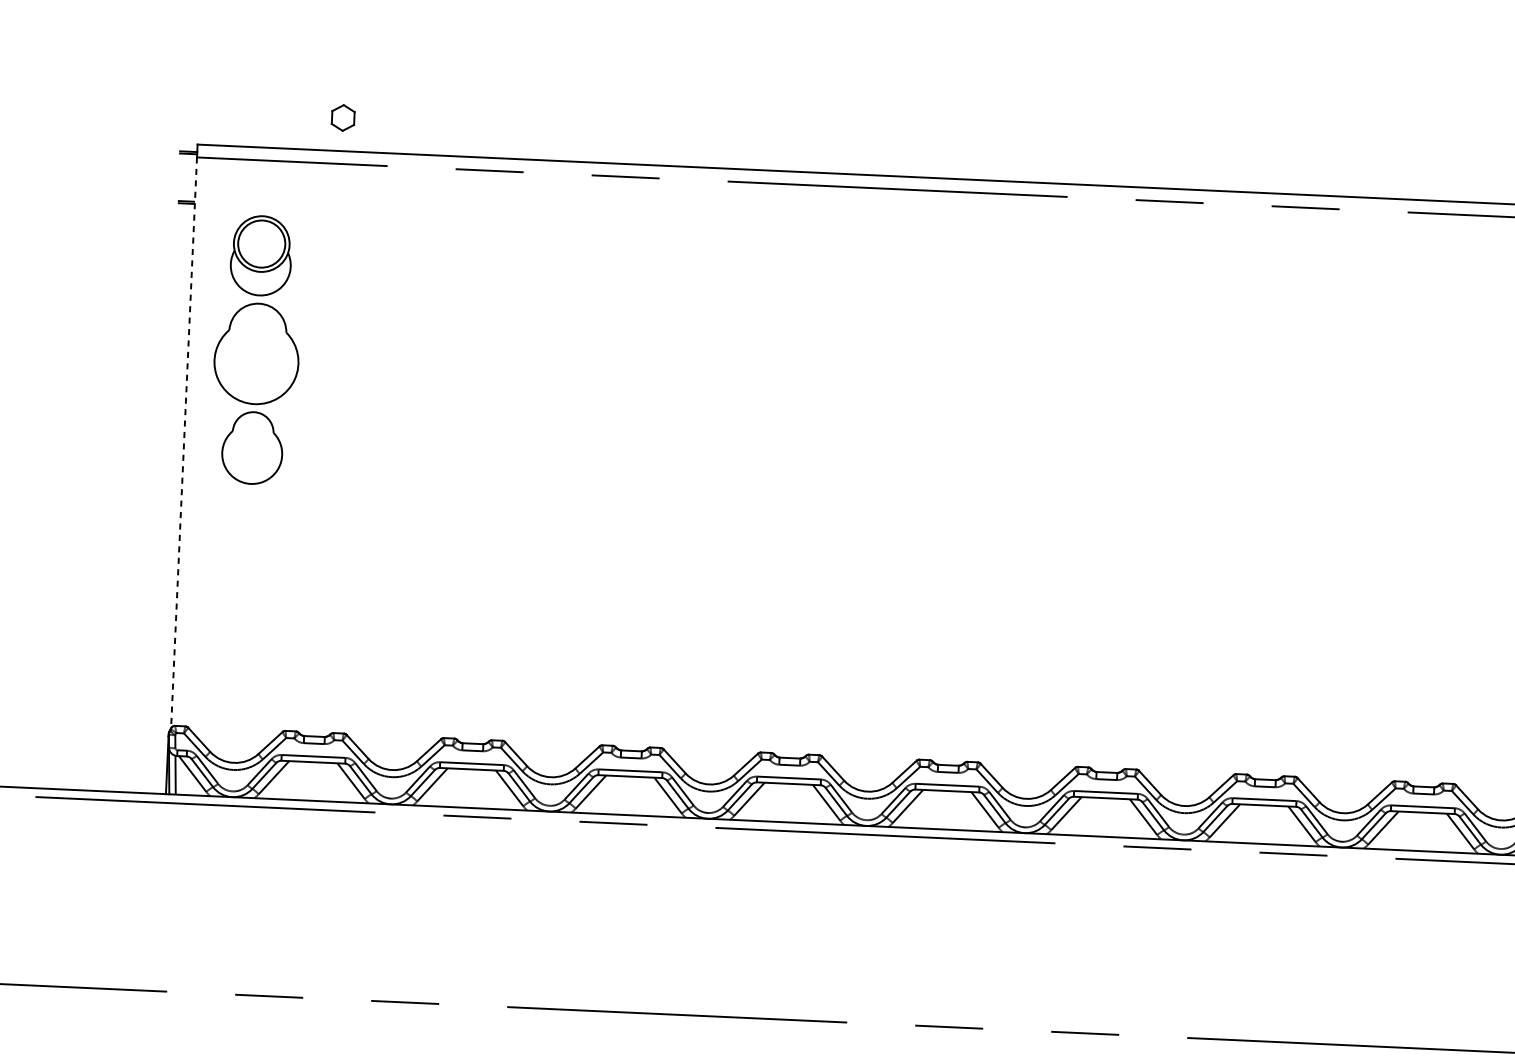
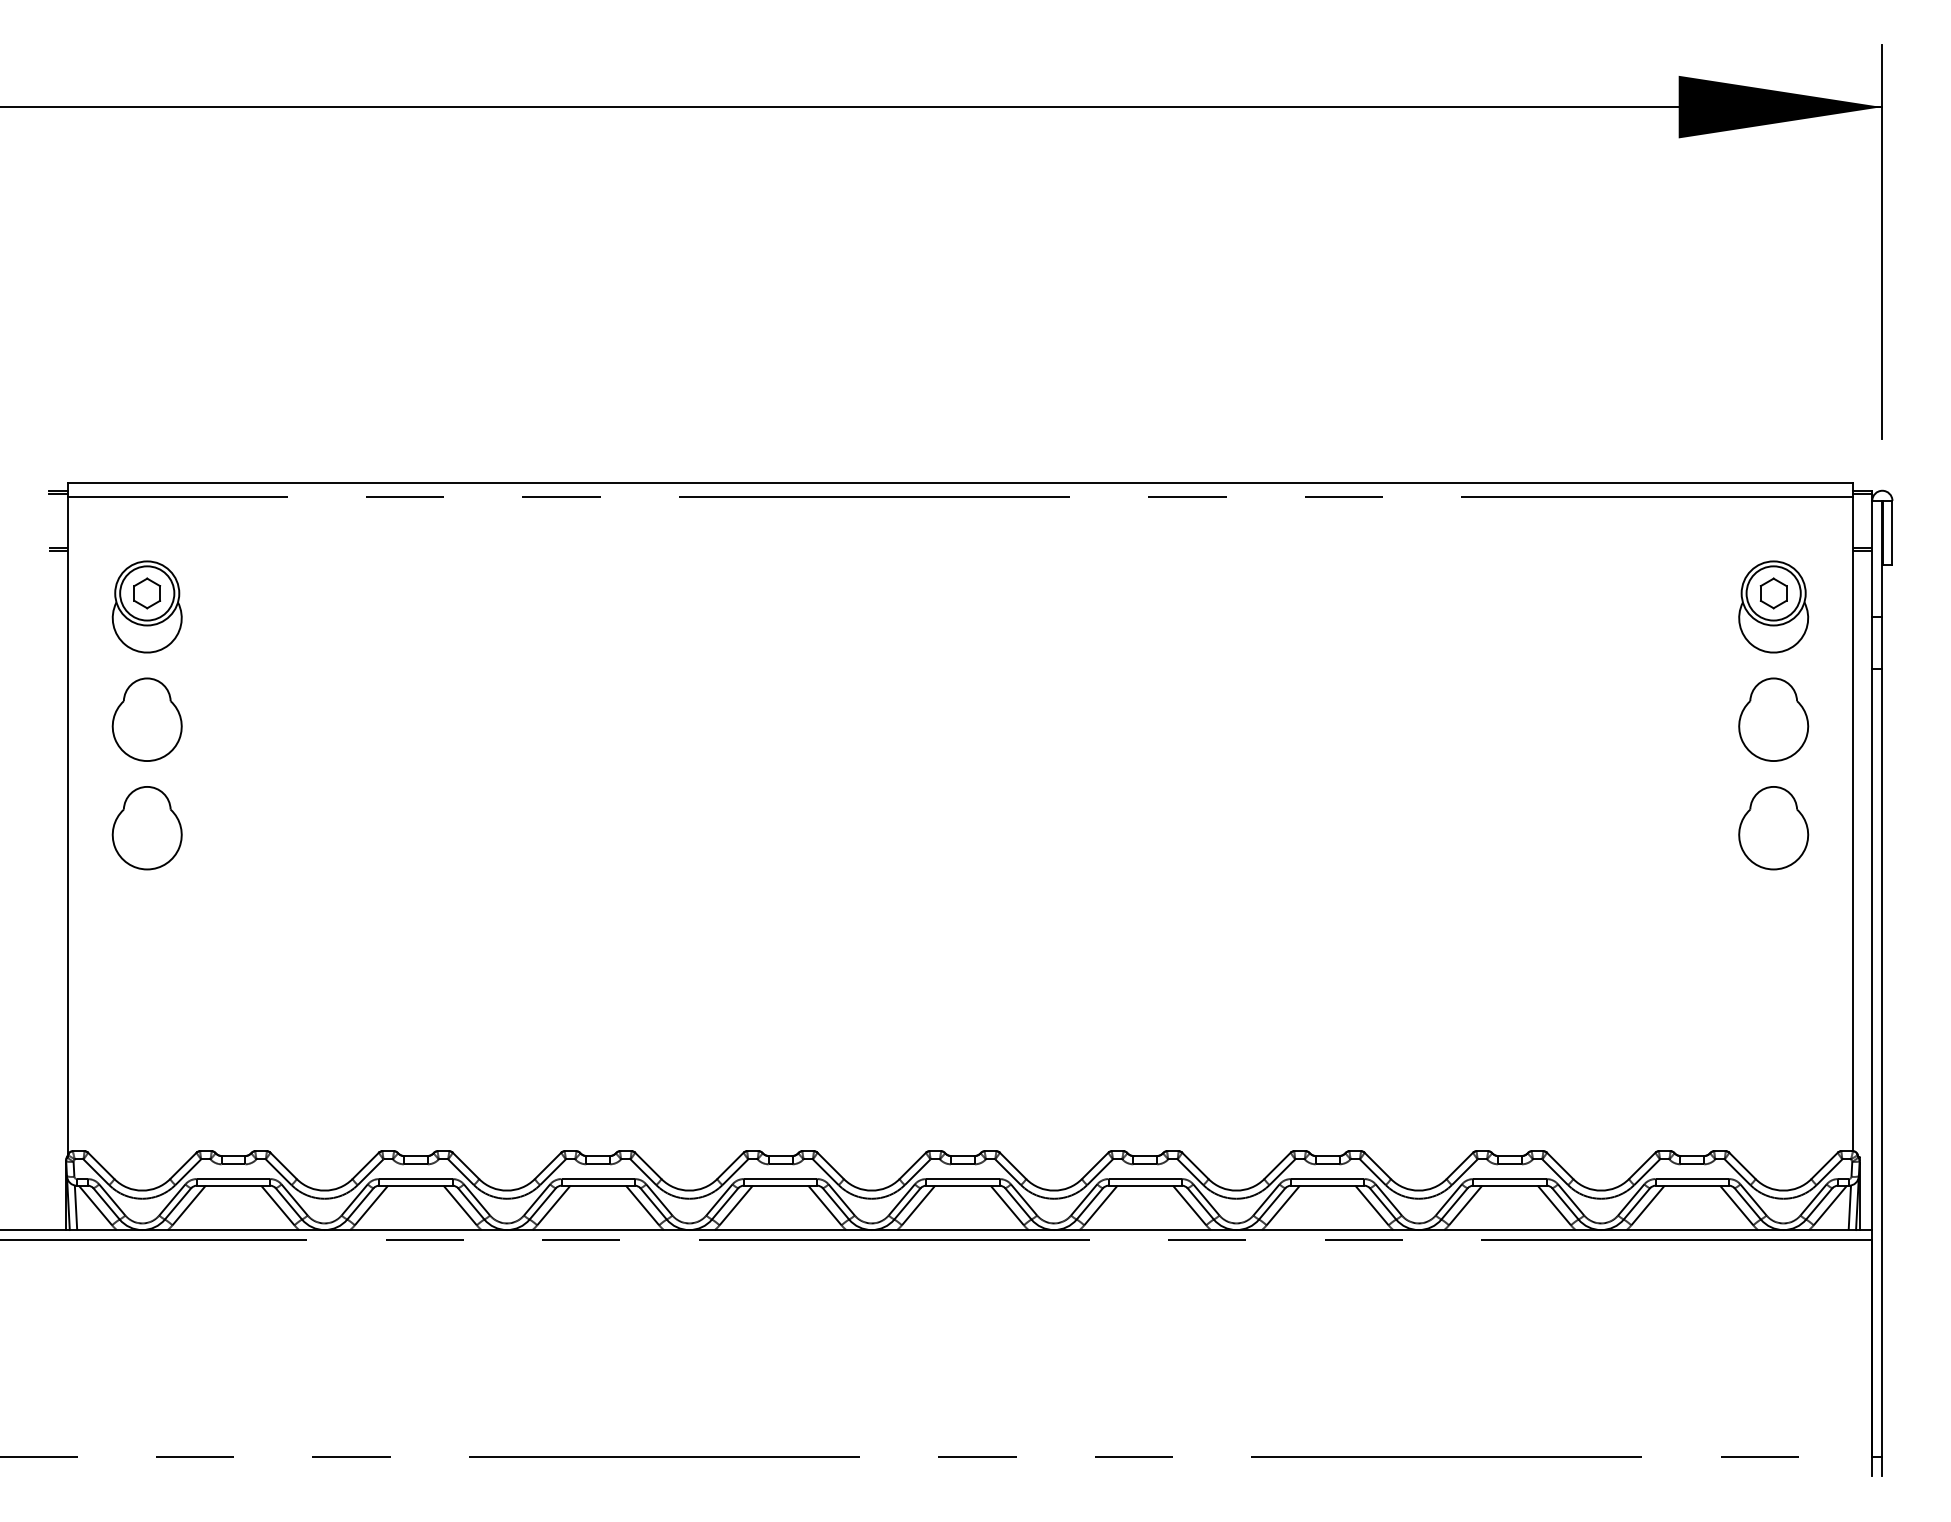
part: (343, 118) -> (147, 593), moved
part: (256, 353) -> (146, 719), size x0.71
line: (184, 443) -> (68, 826), dashed -> solid

